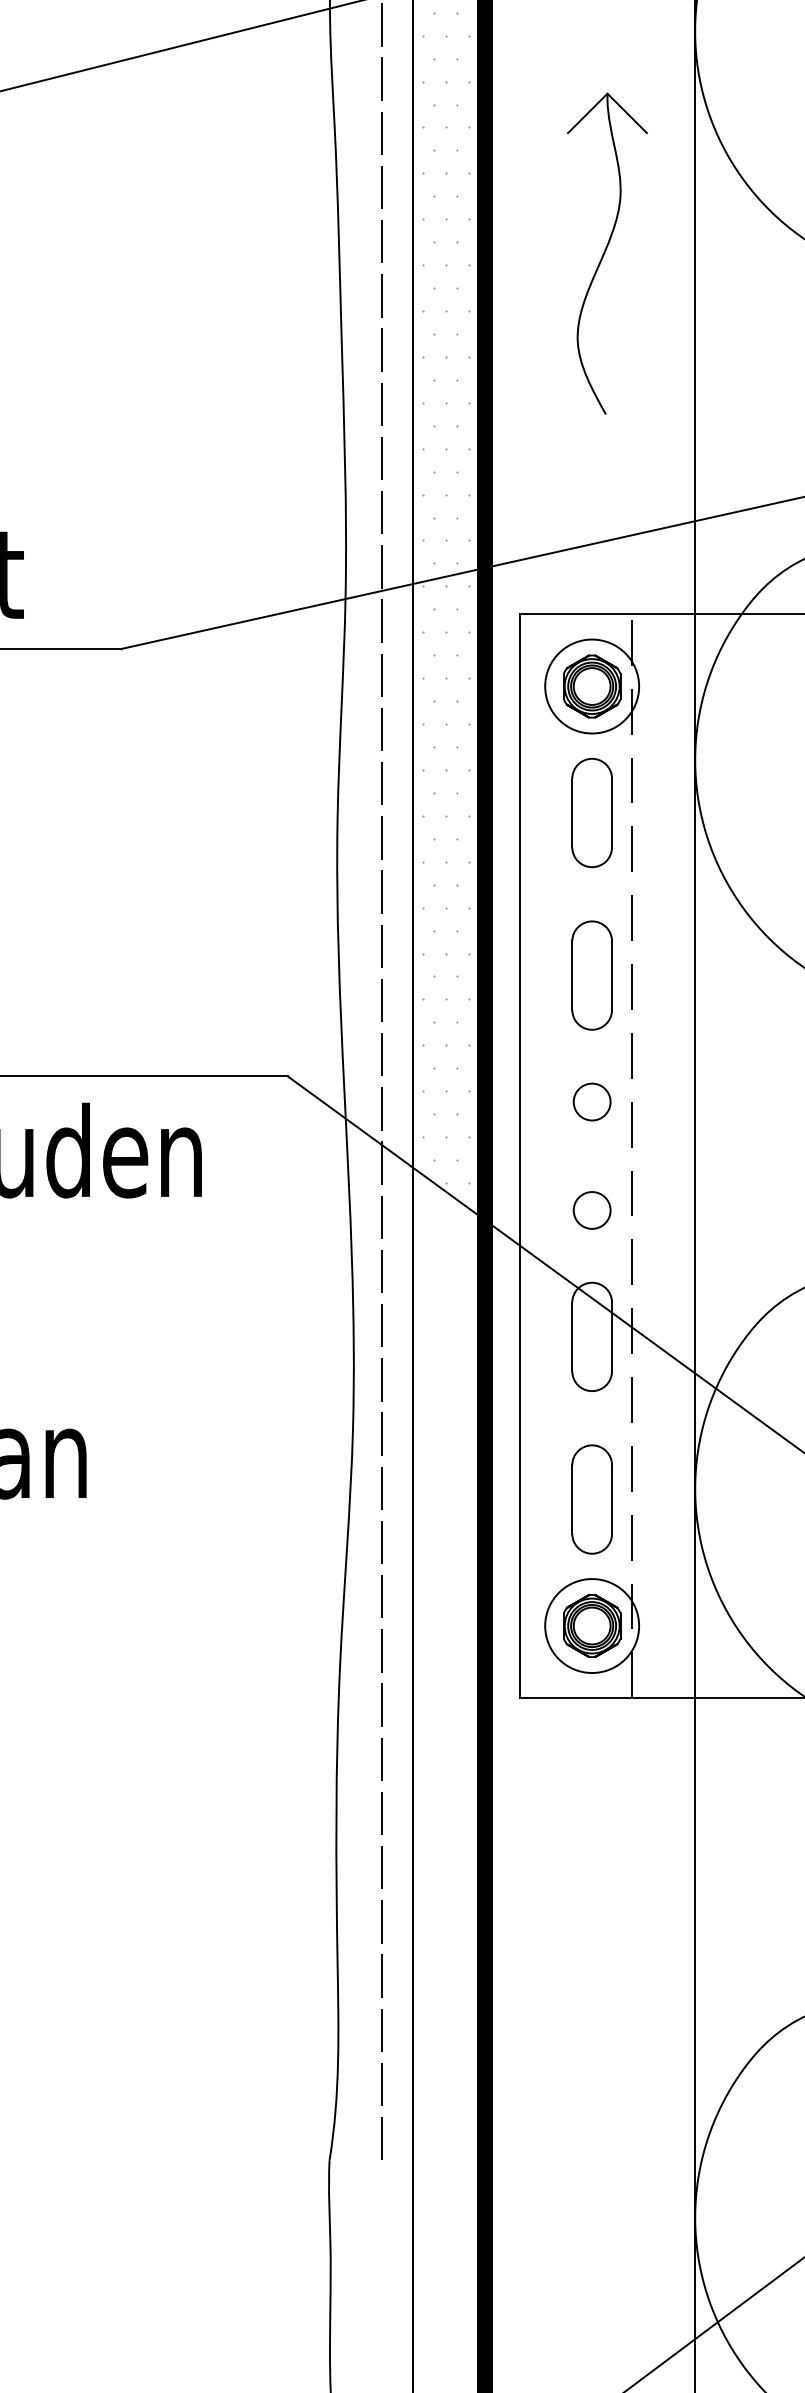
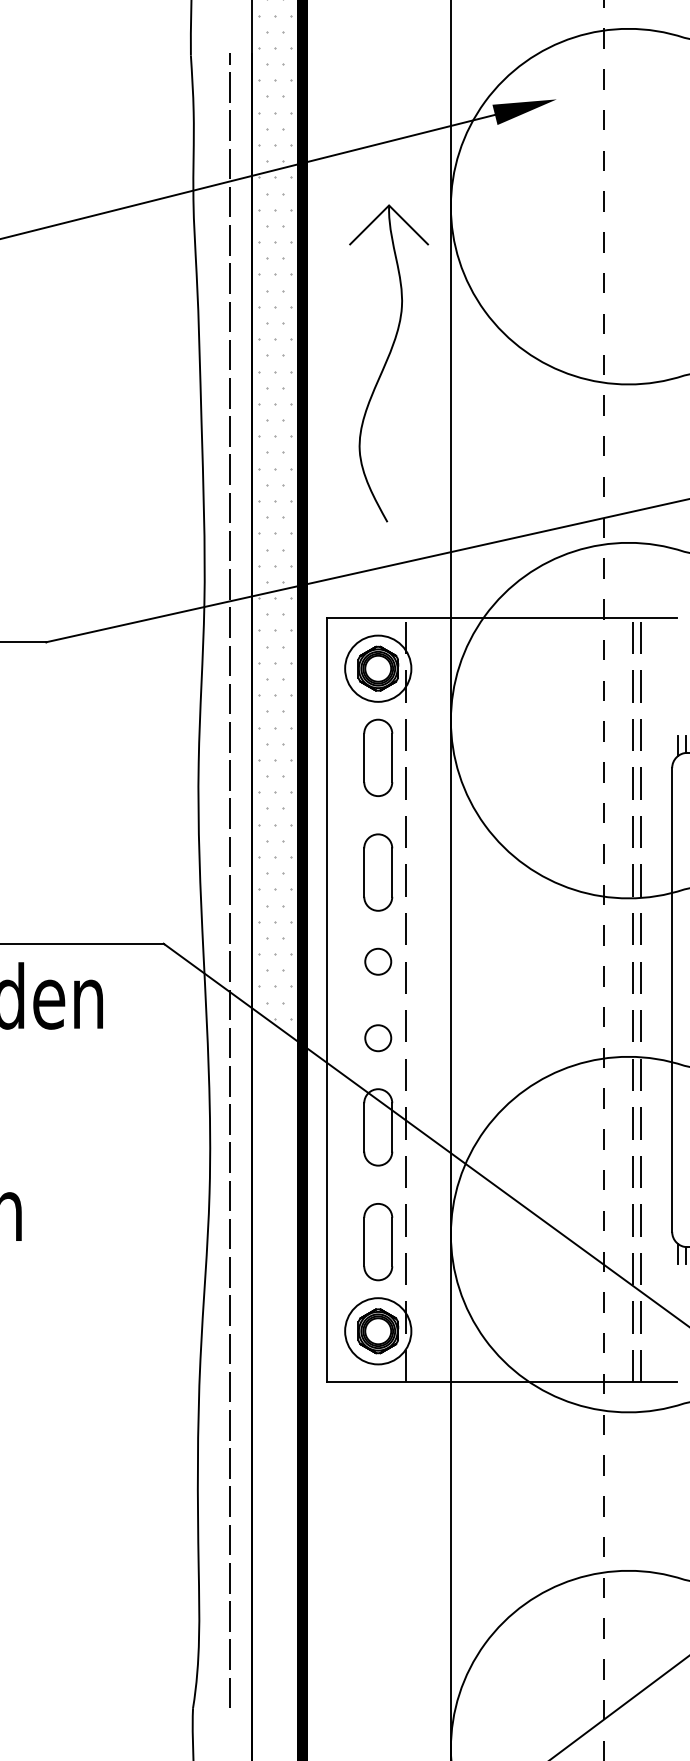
part: (606, 253) -> (388, 363), size x1.4

